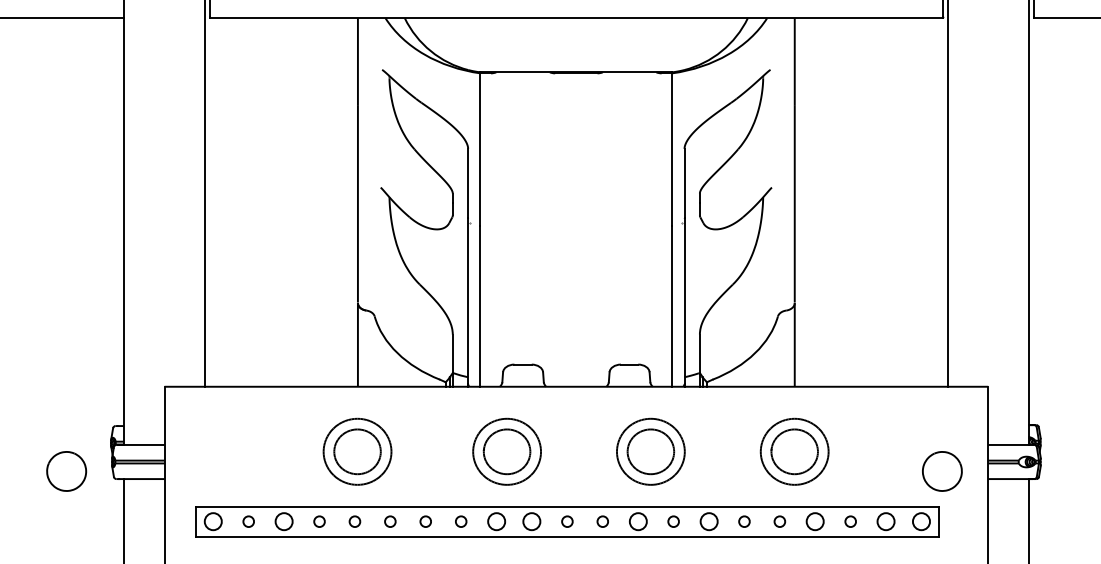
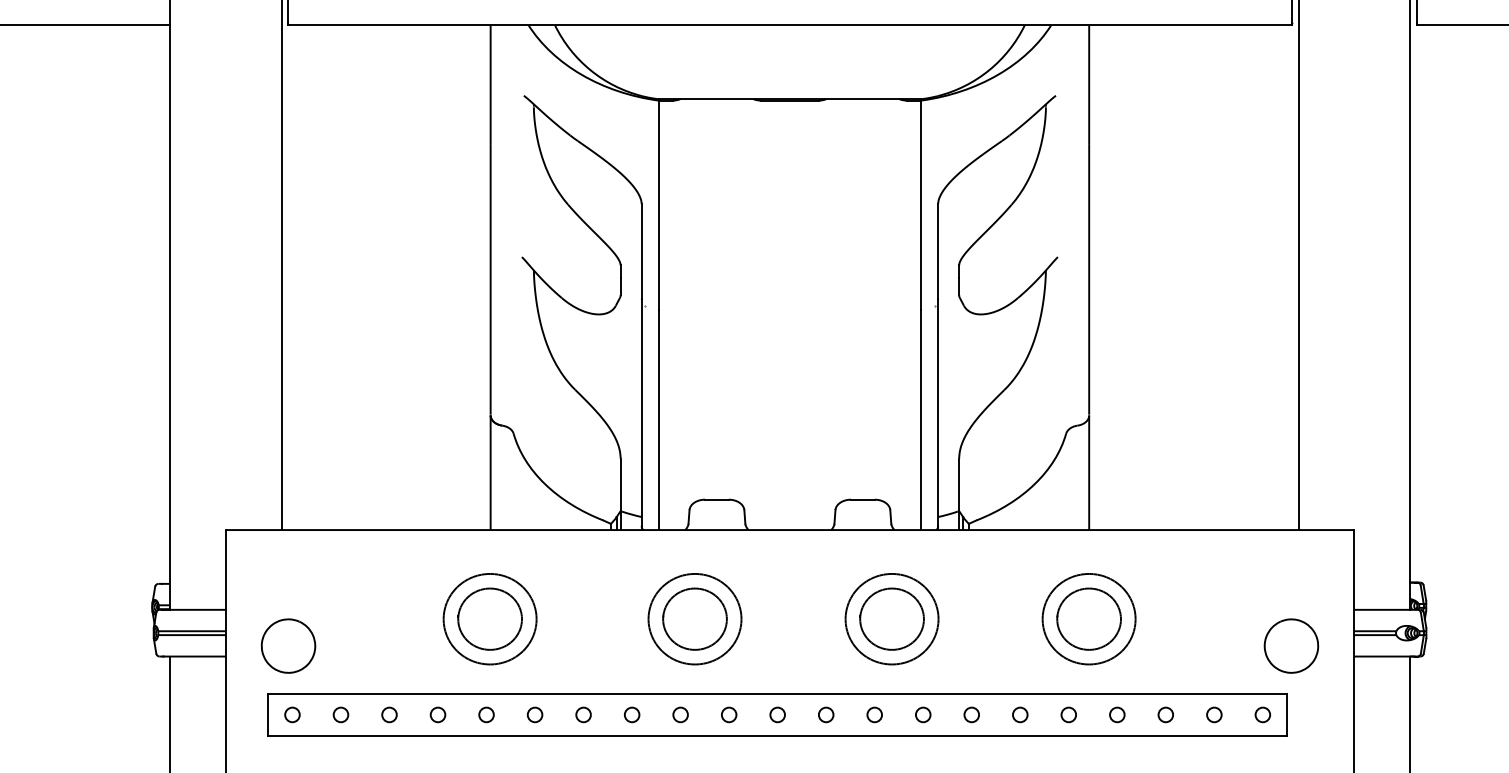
part: (66, 471) -> (288, 645), moved
circle: (213, 521) -> (292, 714), size x0.62
circle: (284, 521) -> (389, 714), size x0.62
circle: (496, 521) -> (680, 714), size x0.62
circle: (532, 521) -> (729, 714), size x0.62
circle: (638, 521) -> (874, 714), size x0.62
circle: (708, 521) -> (971, 714), size x0.62
circle: (815, 521) -> (1117, 714), size x0.62
circle: (886, 521) -> (1214, 714), size x0.62
circle: (921, 521) -> (1262, 714), size x0.62

